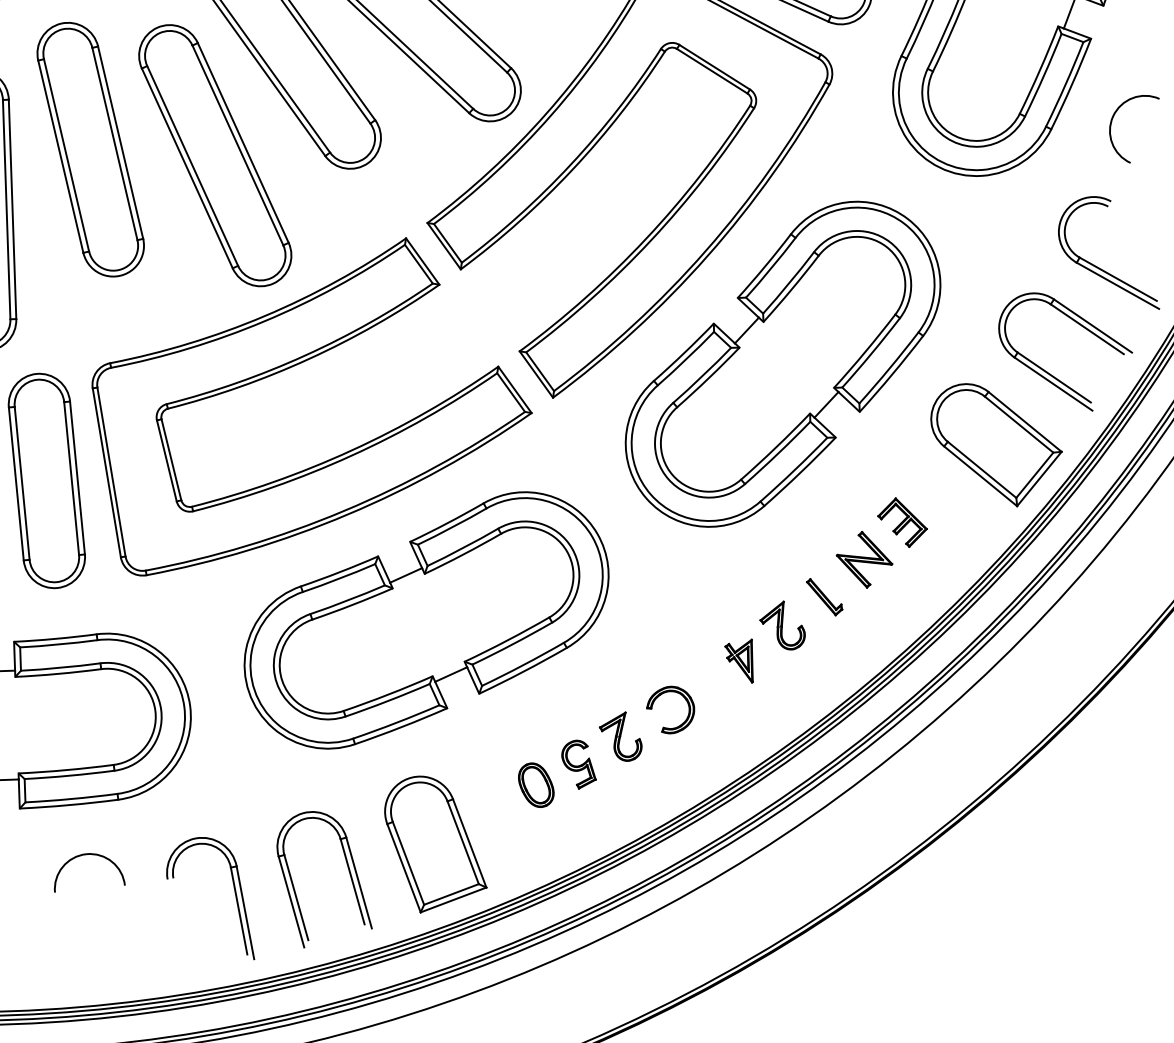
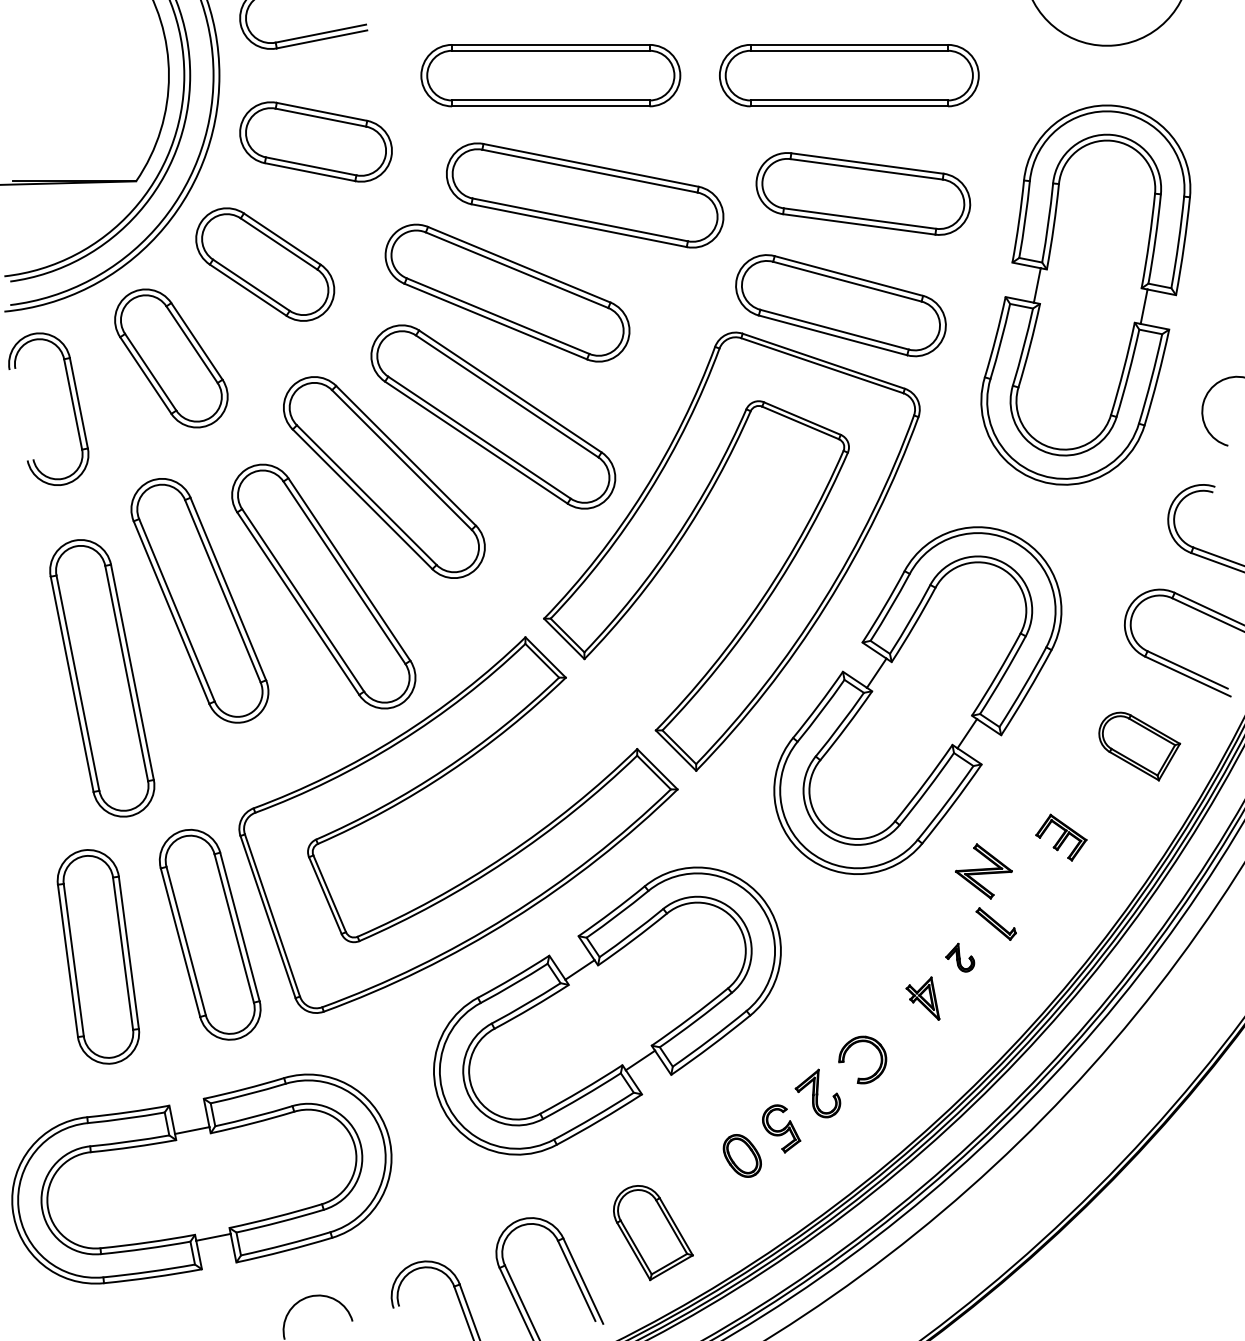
part: (994, 445) -> (1139, 746), size x0.6
part: (864, 559) -> (983, 871), moved
part: (783, 624) -> (960, 957), size x0.6
part: (436, 846) -> (653, 1232), size x0.7

